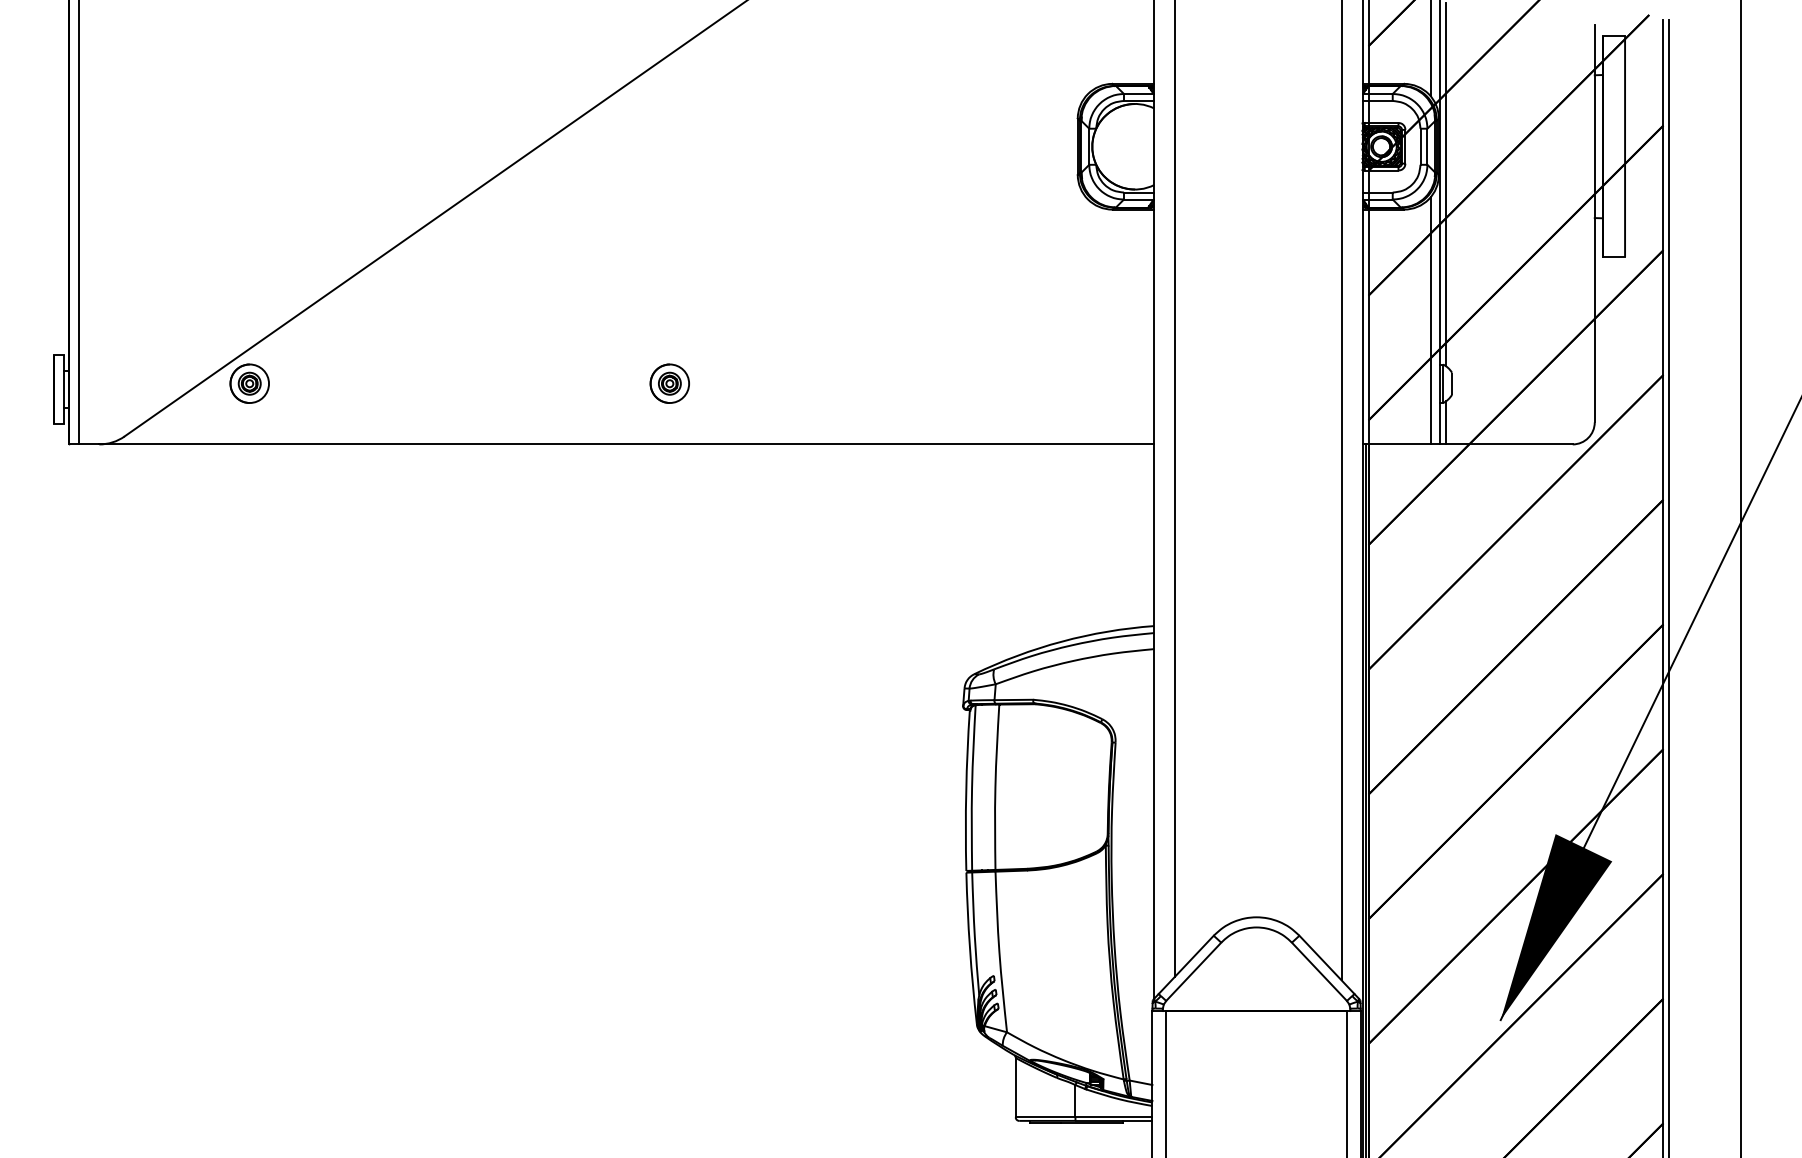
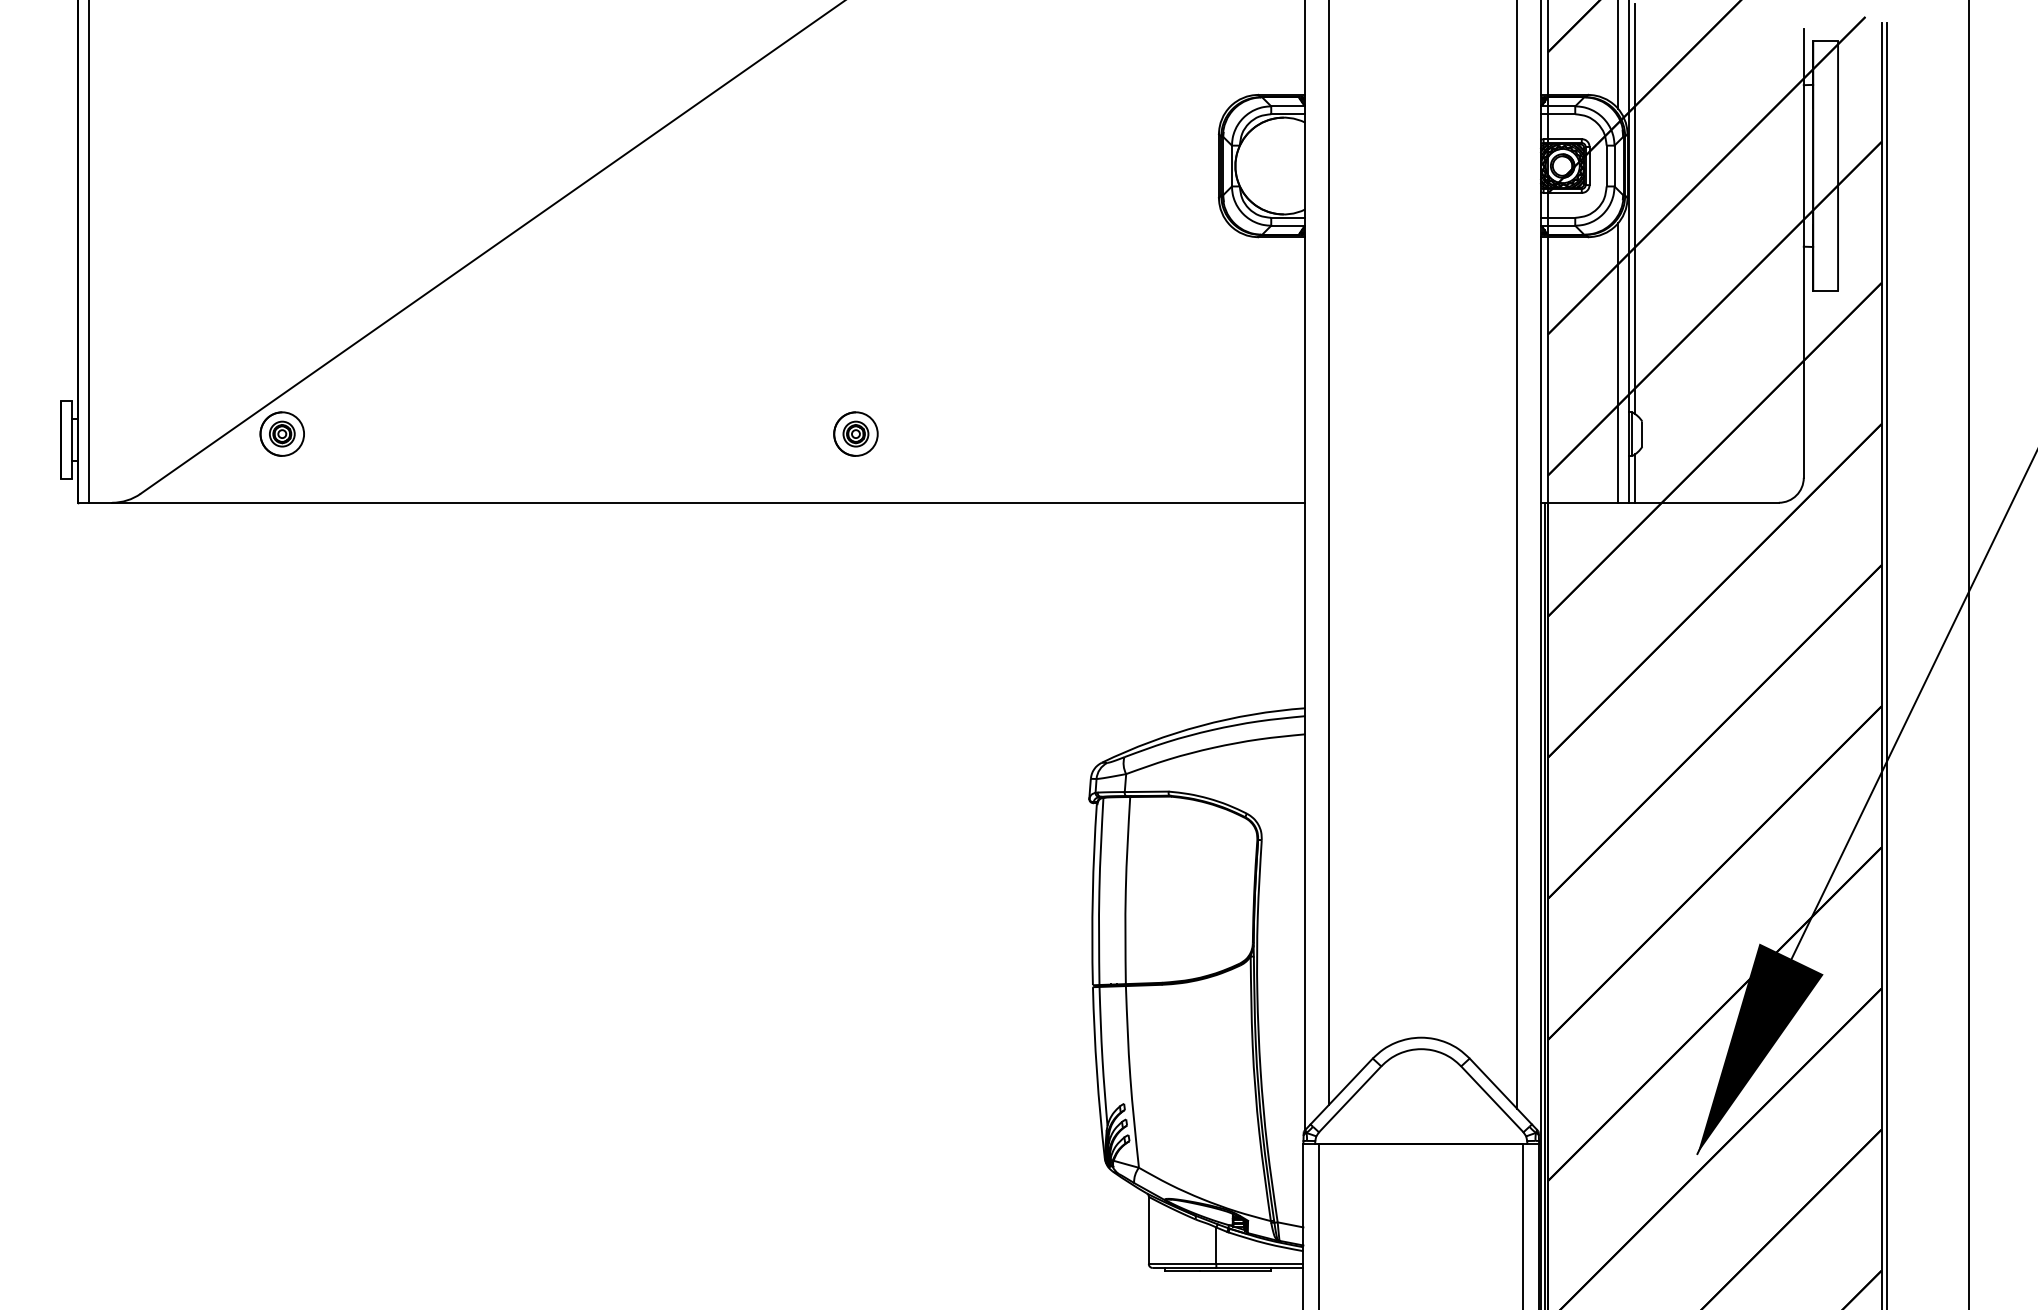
part: (669, 383) -> (855, 433), moved

